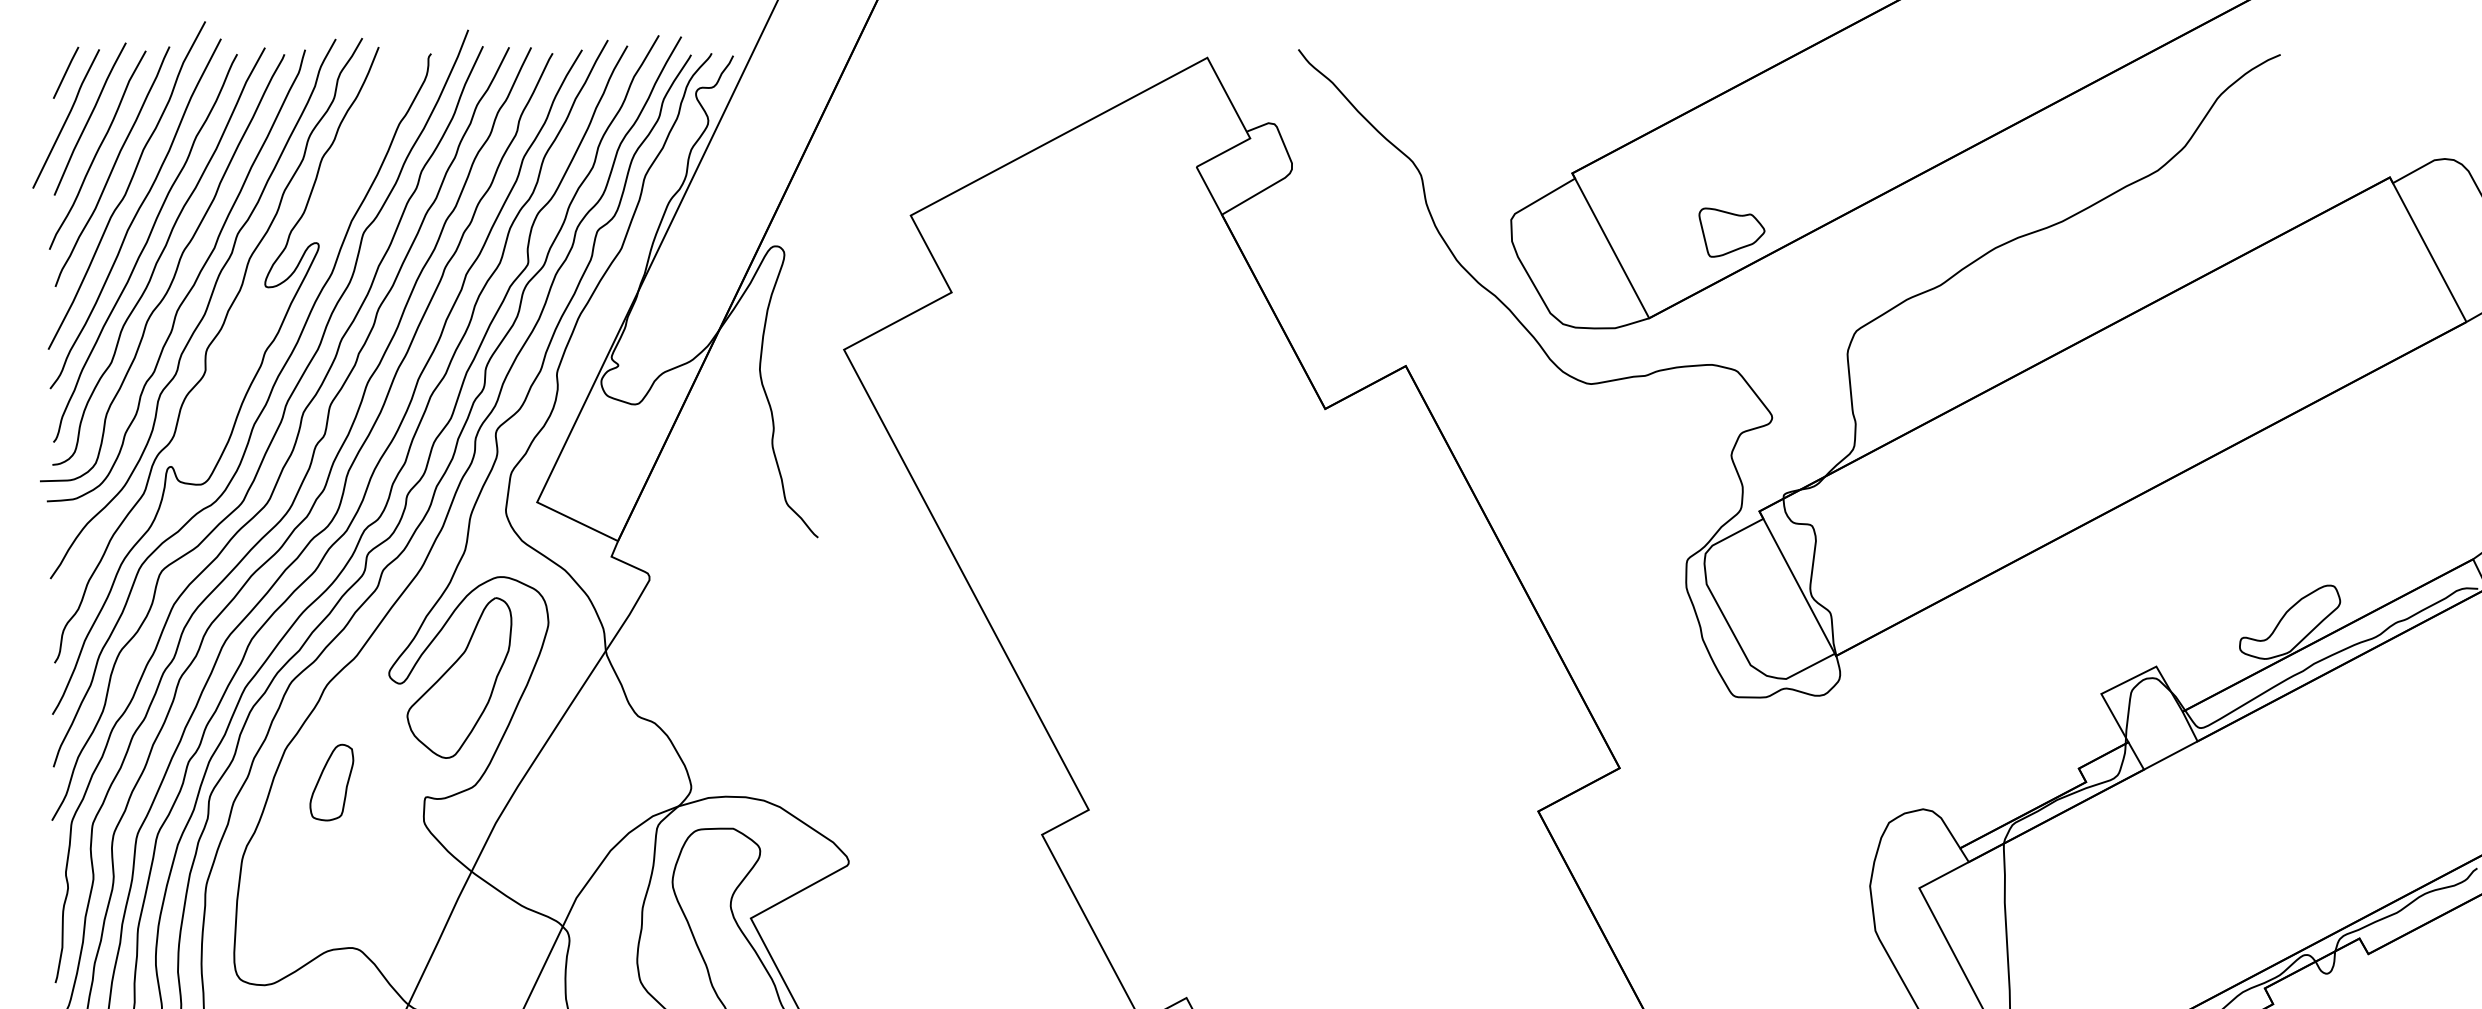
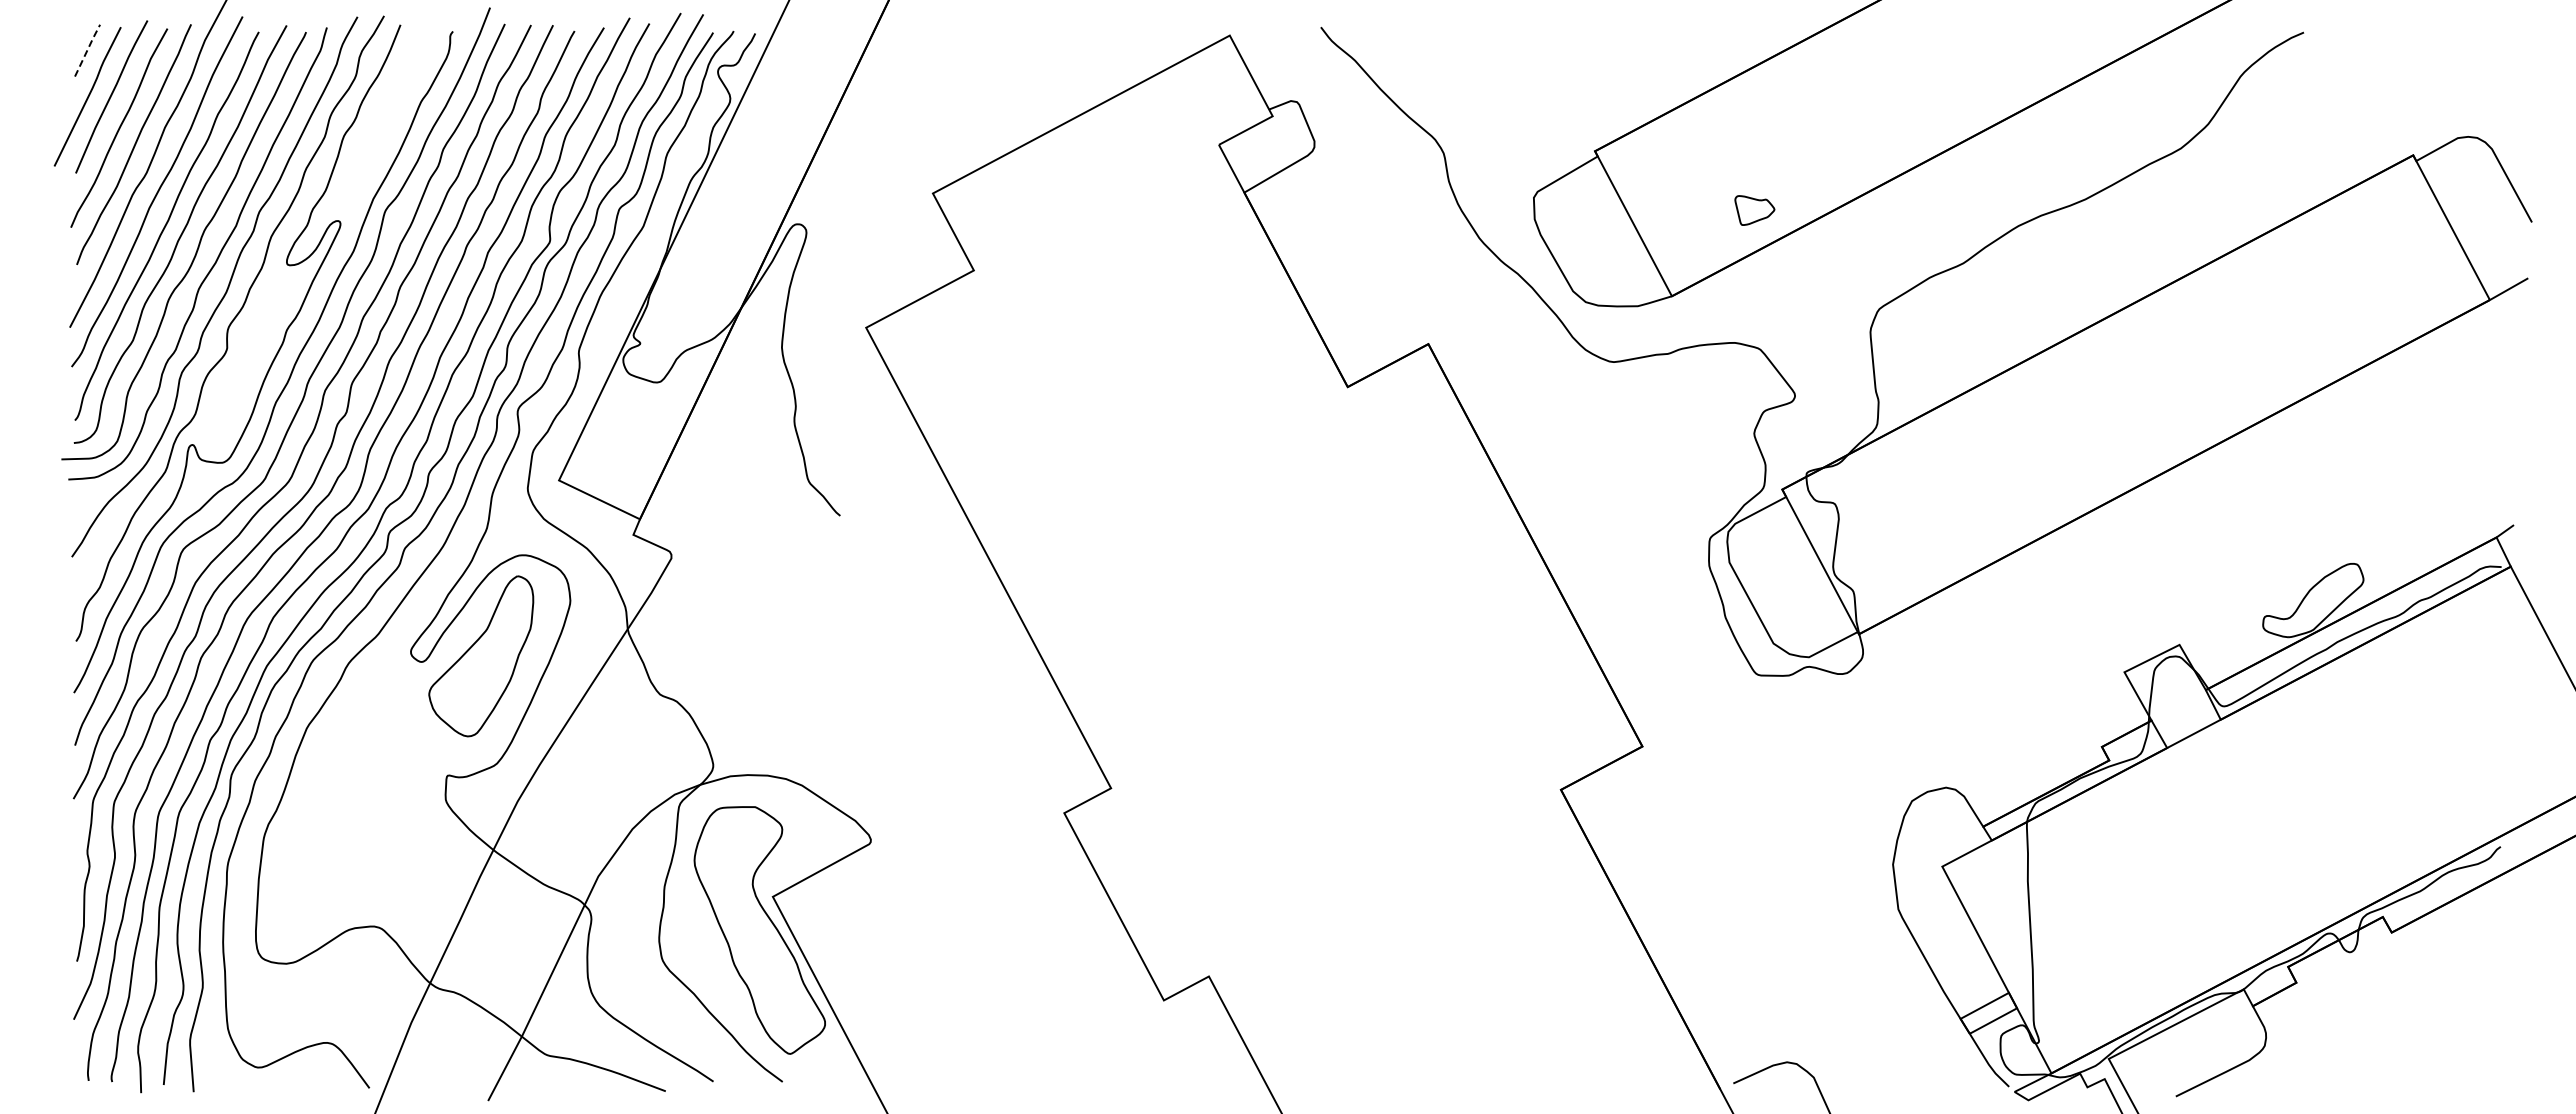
line: (66, 71) -> (87, 49), solid -> dashed
part: (1731, 232) -> (1754, 210), size x0.6
part: (331, 782) -> (353, 760), removed

